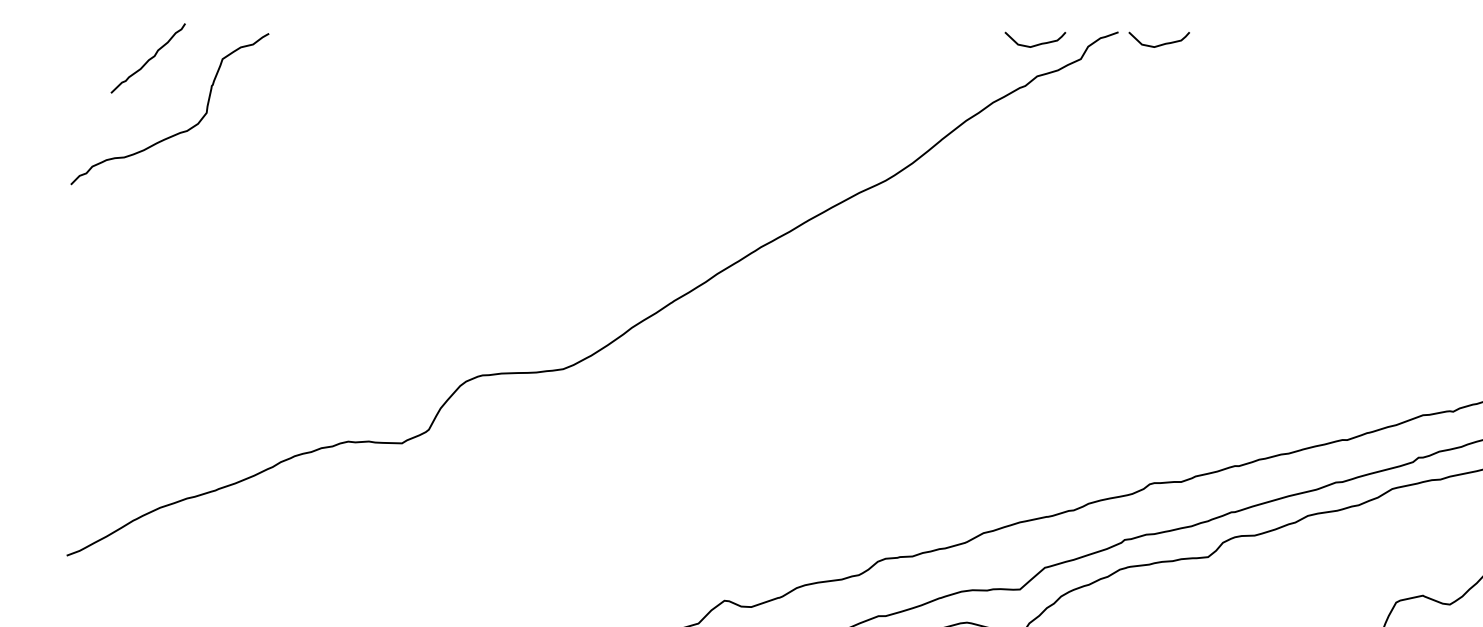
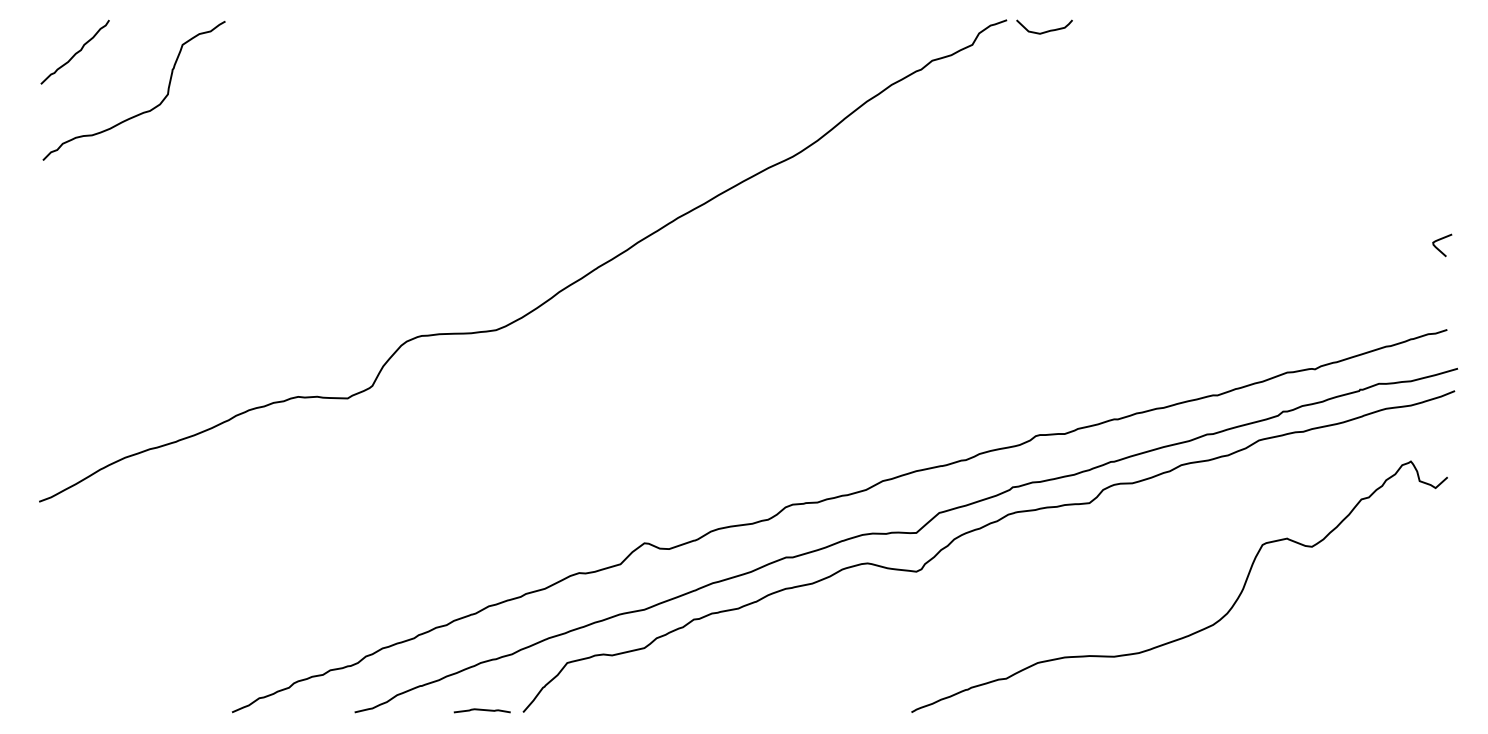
curve: (1038, 43) -> (933, 30), removed
curve: (148, 58) -> (75, 52), moved

